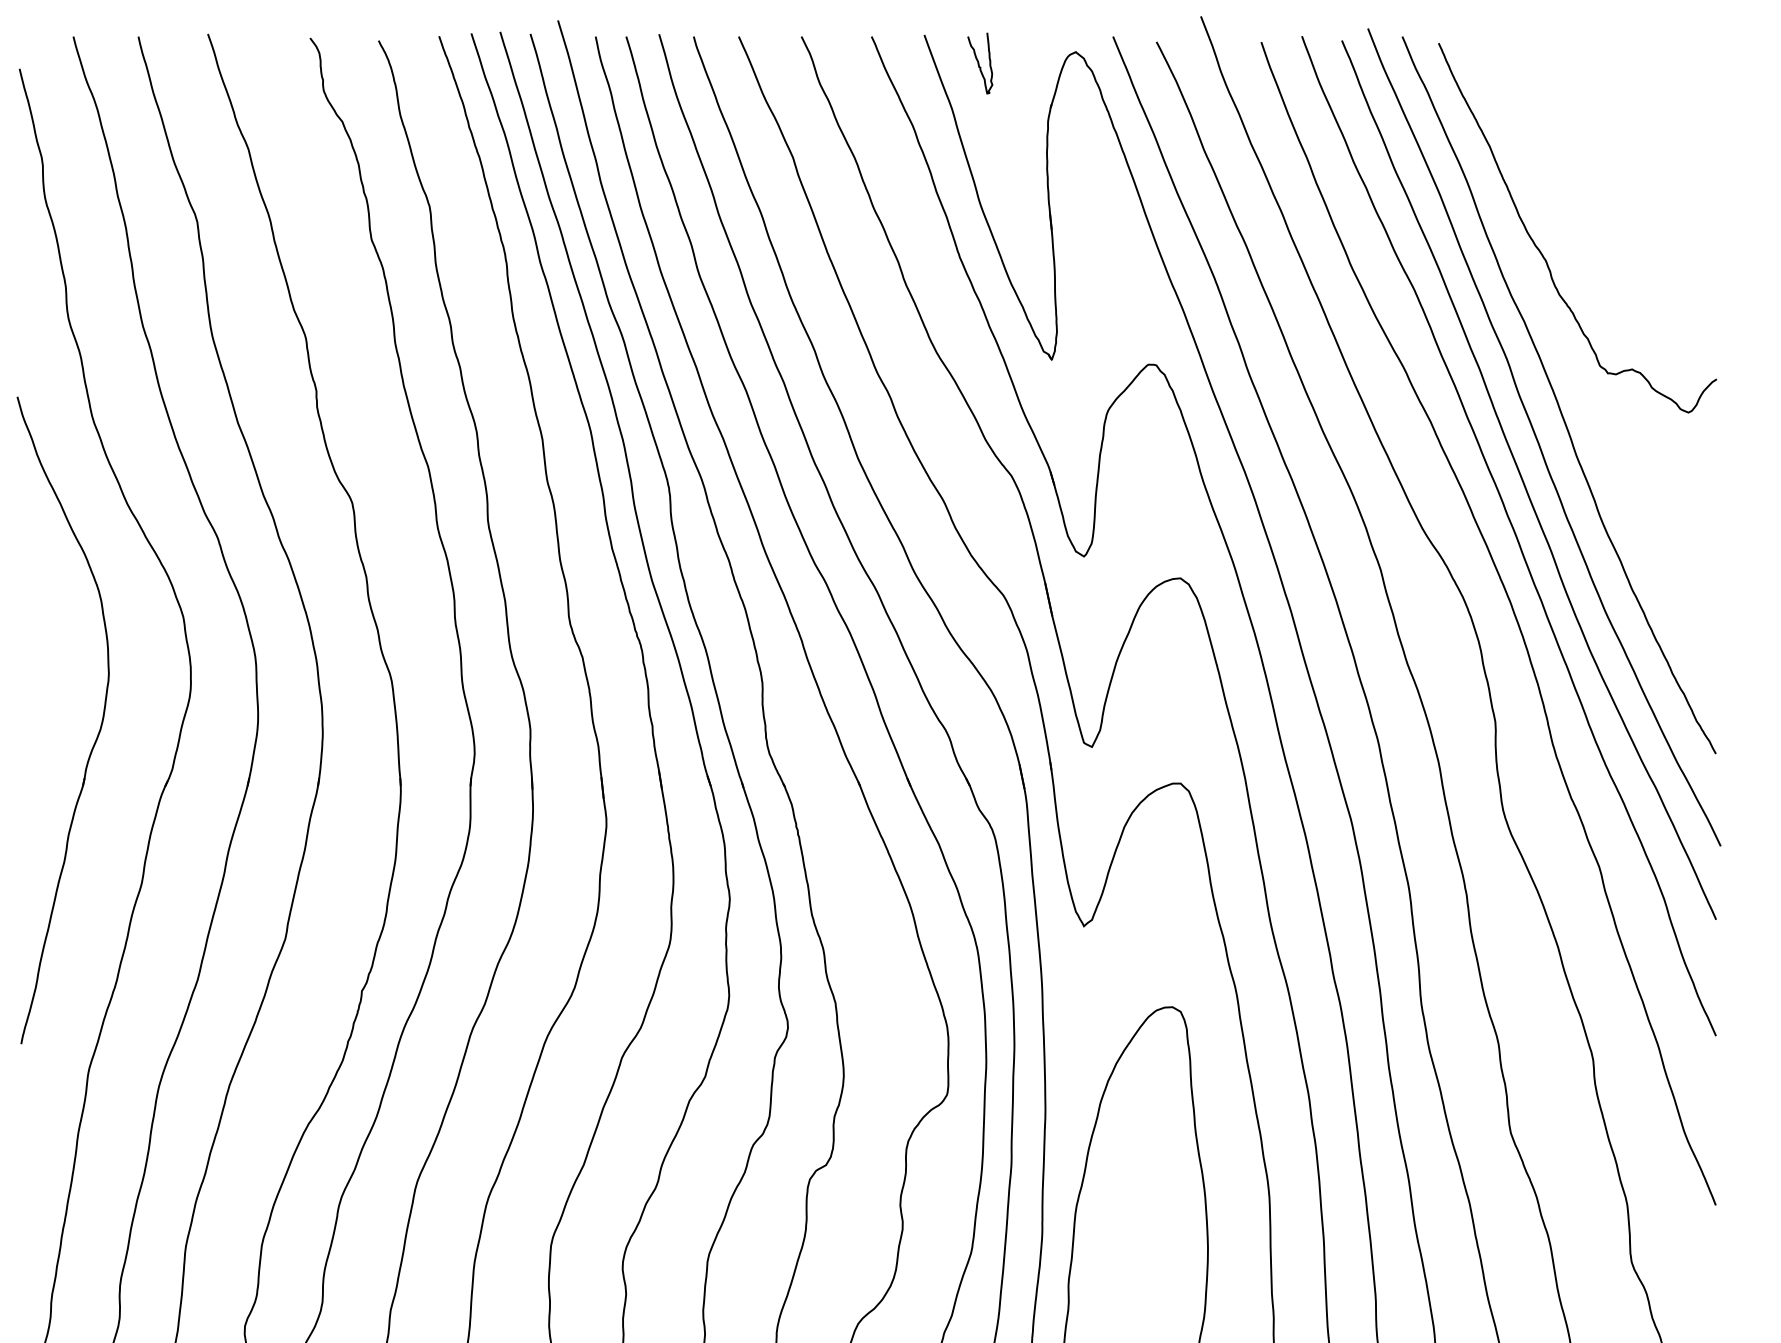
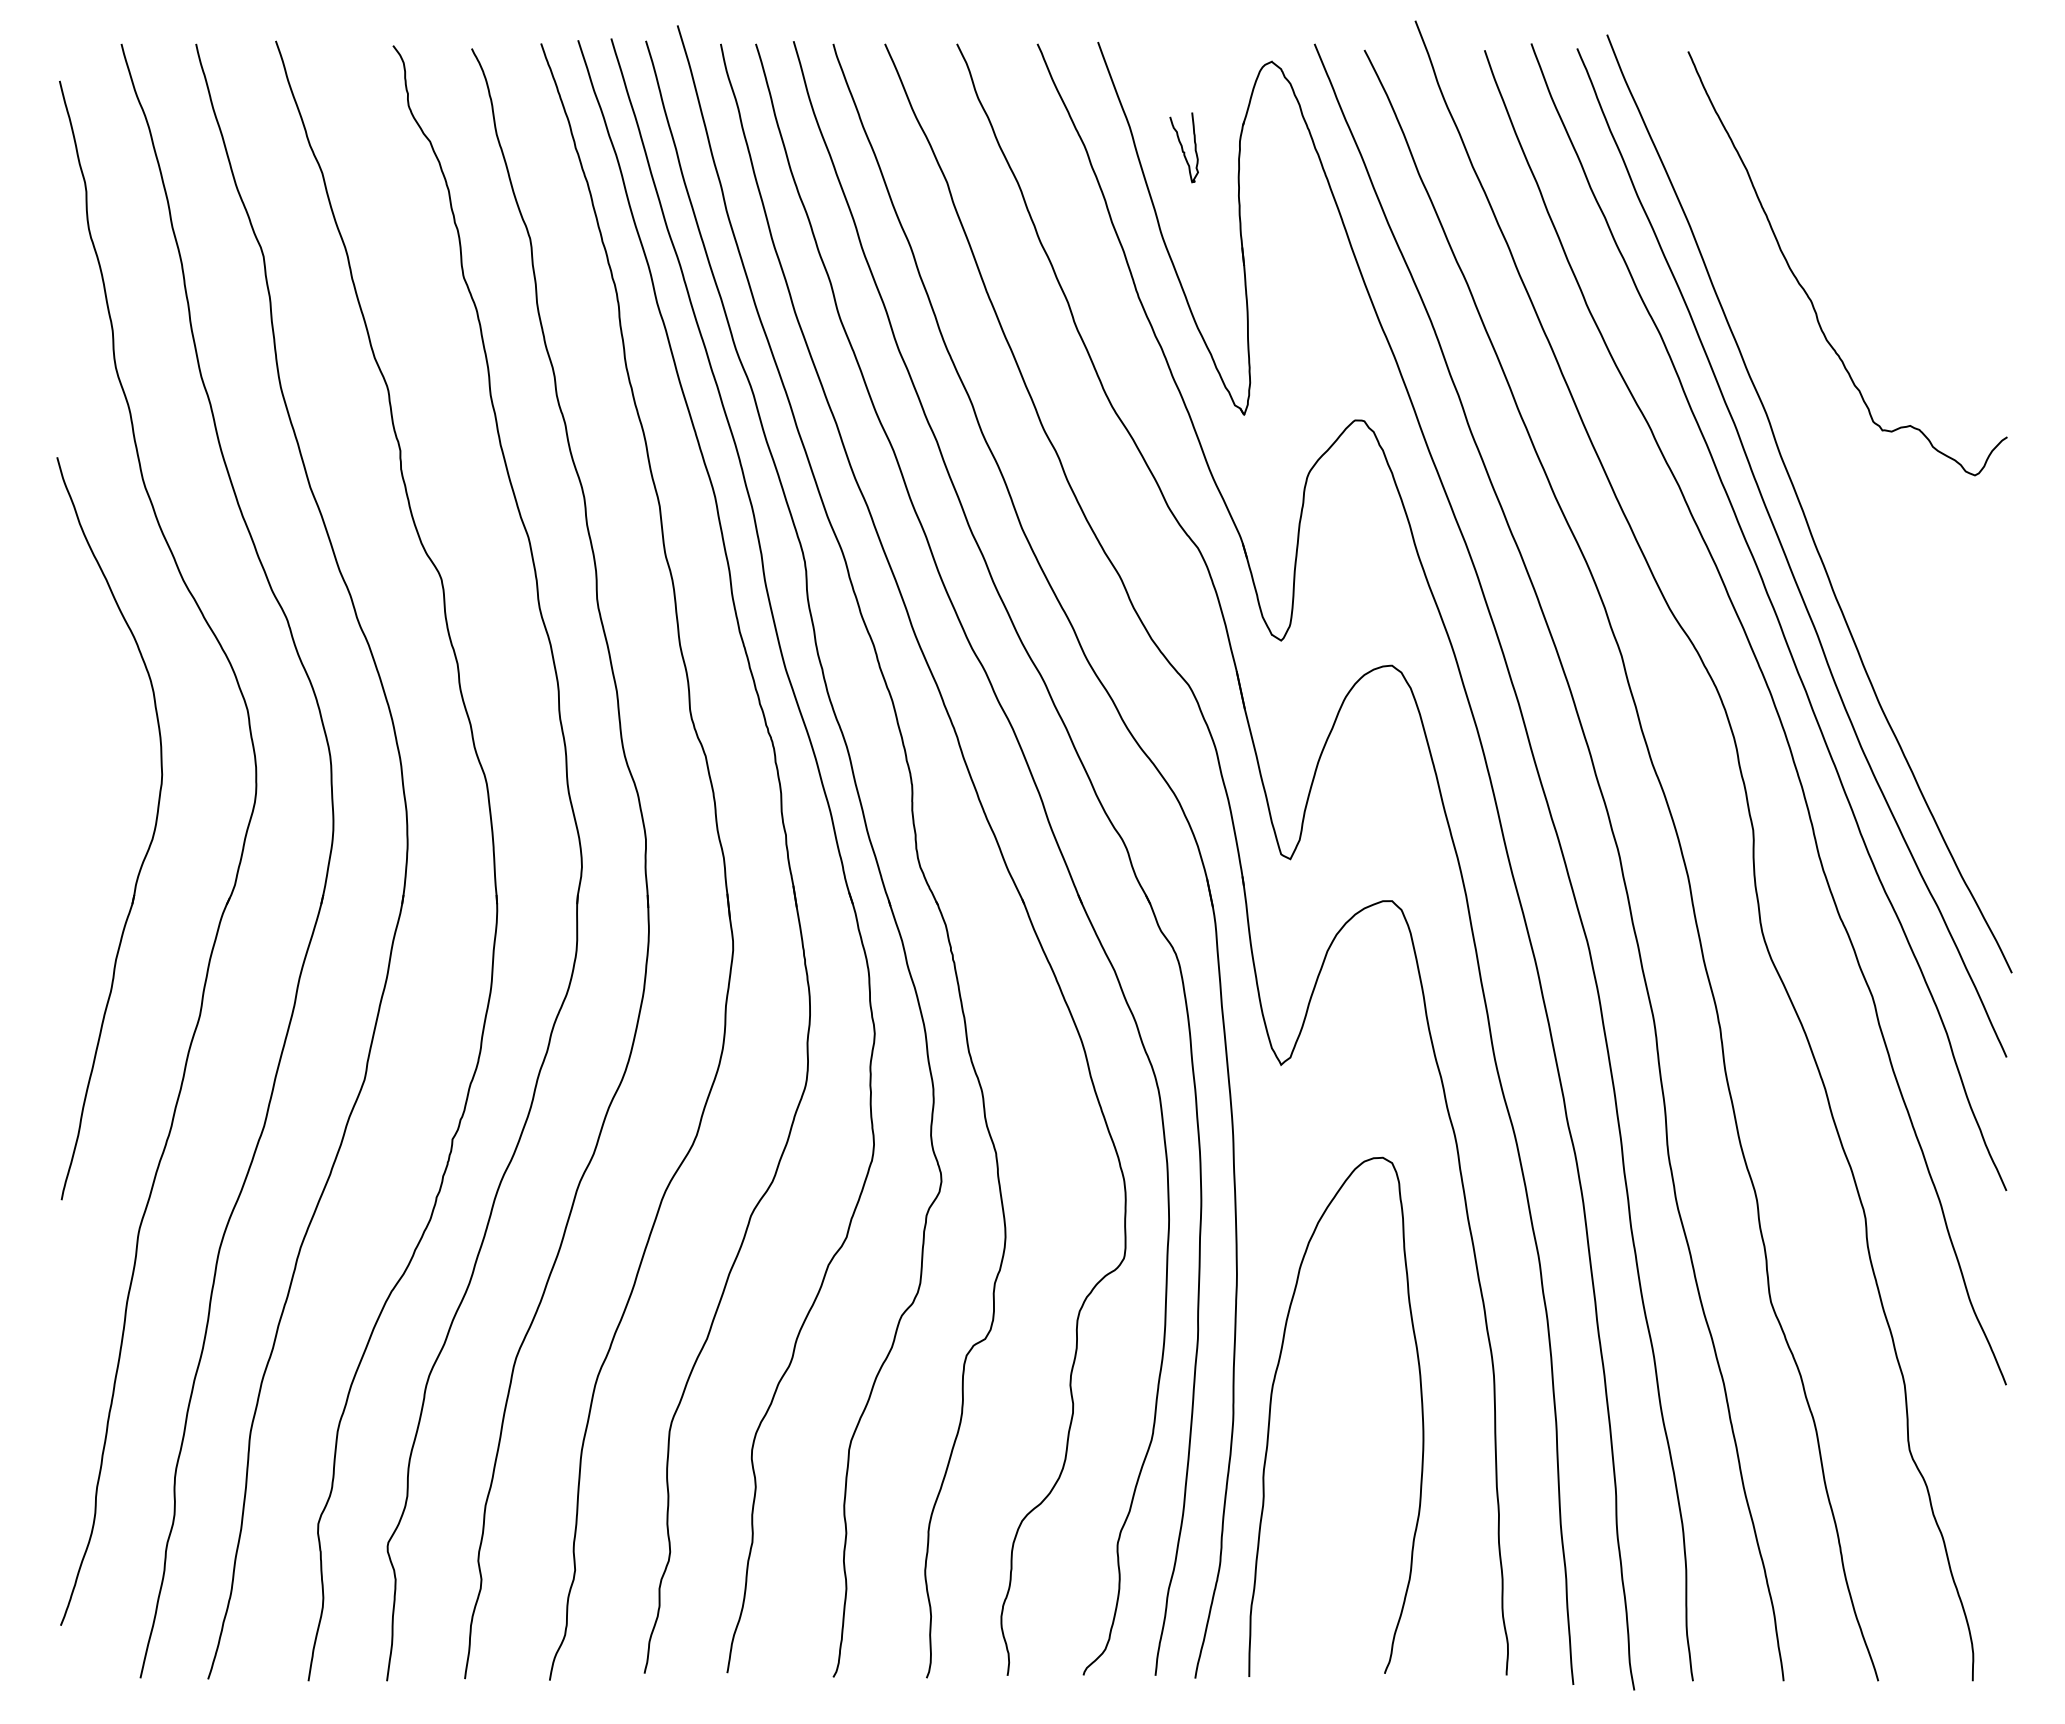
curve: (978, 63) -> (1182, 147), moved
curve: (1556, 396) -> (1823, 457), removed

